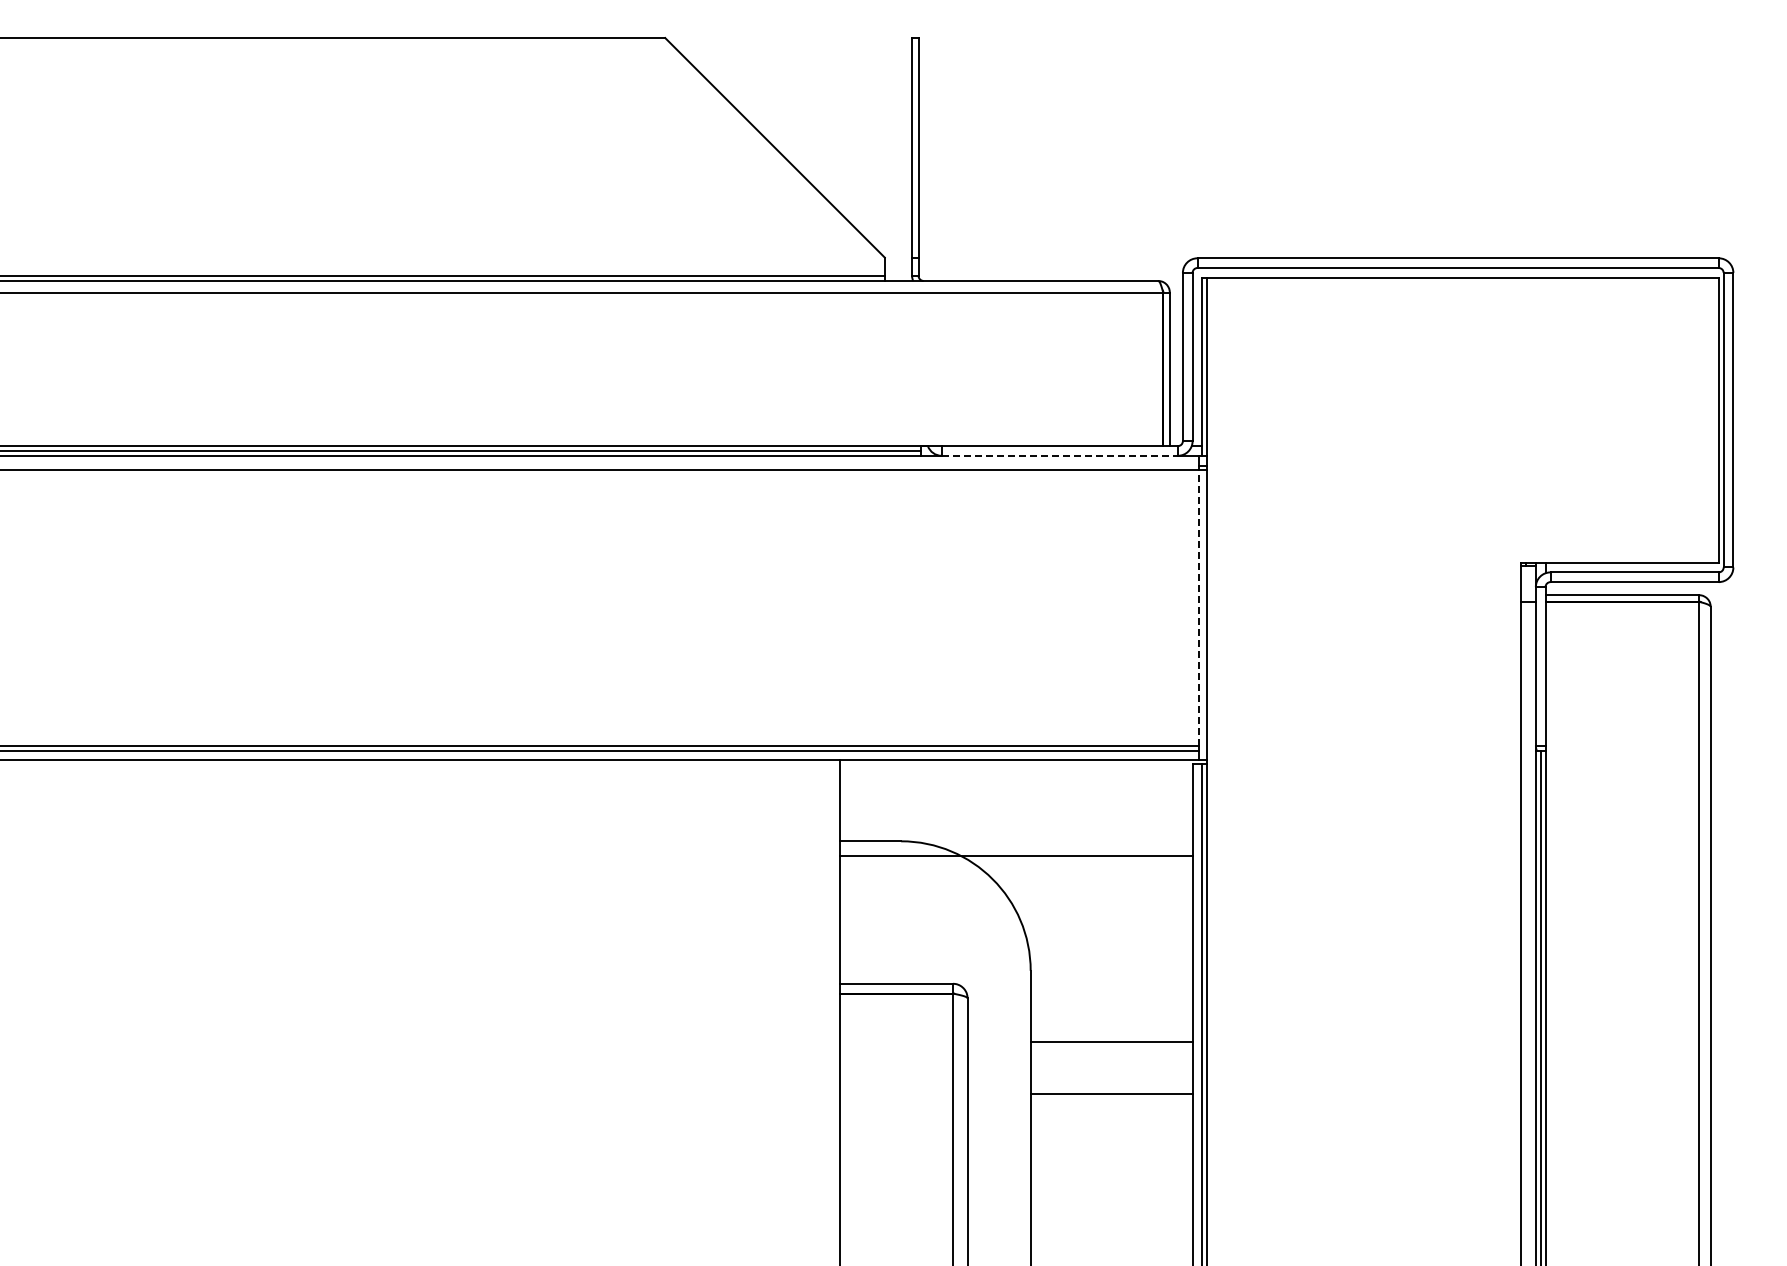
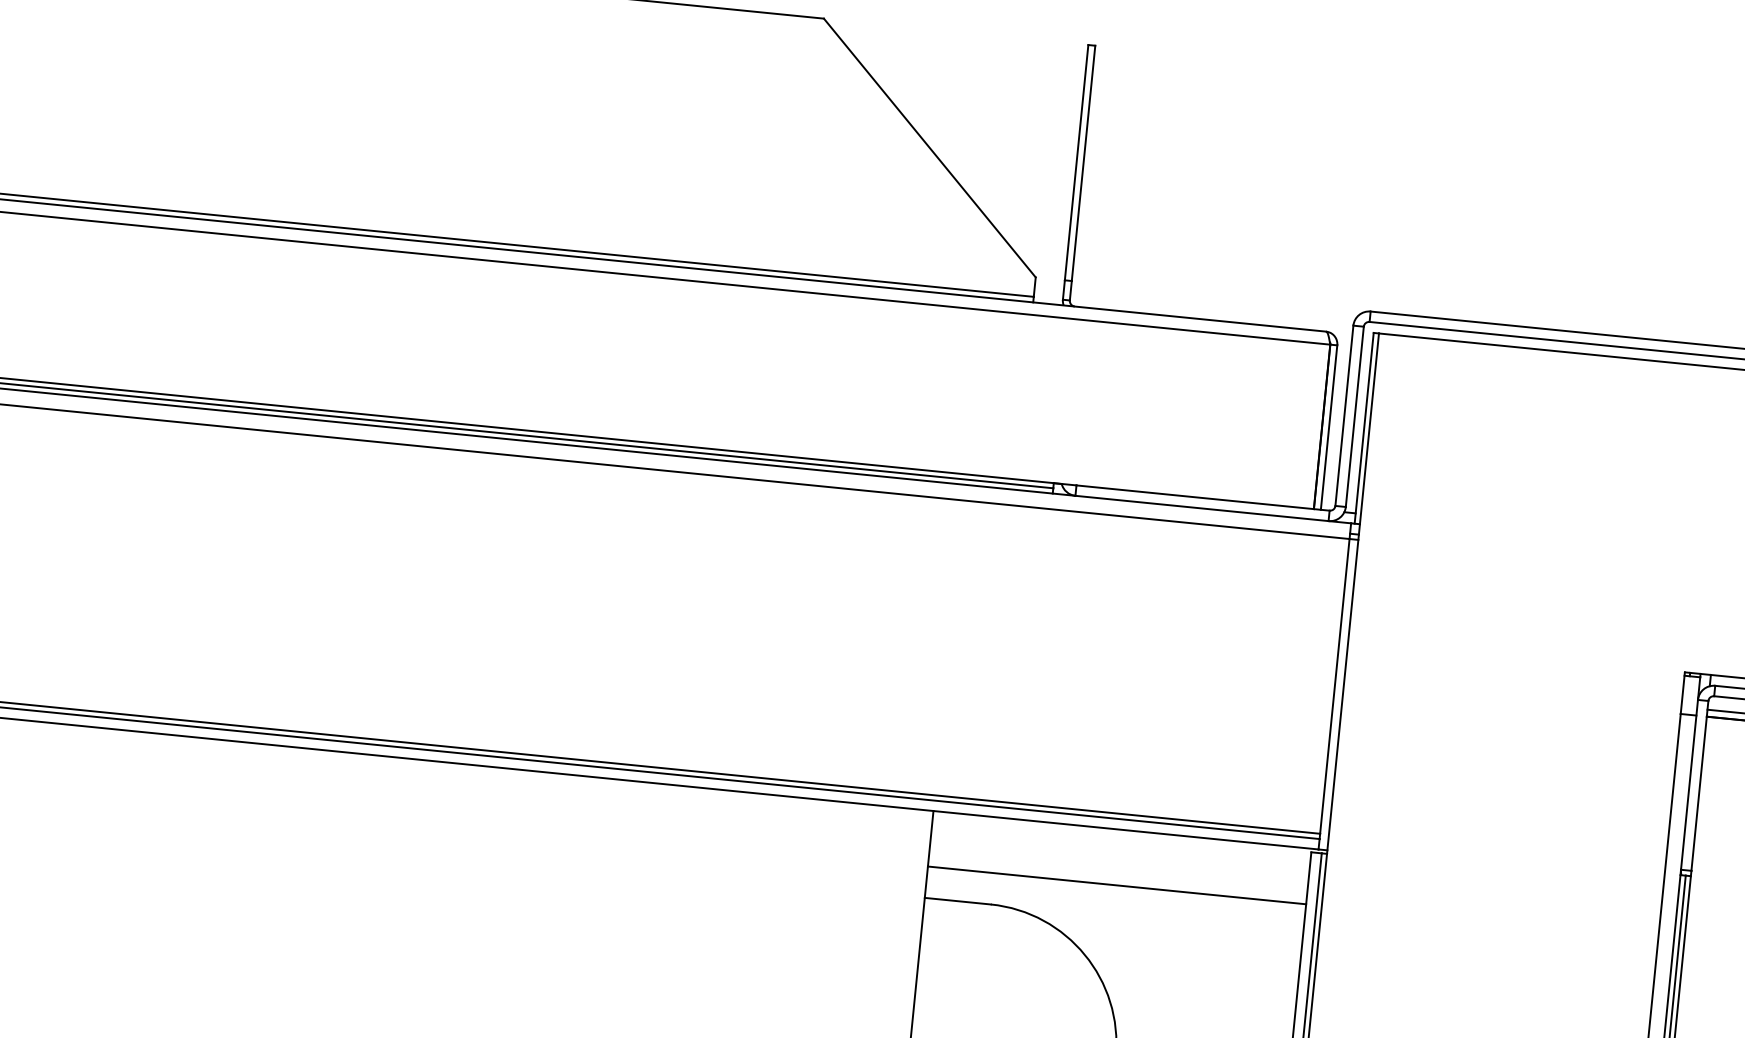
line: (1060, 455) -> (1202, 508), dashed -> solid
line: (1199, 608) -> (1335, 686), dashed -> solid
line: (1015, 856) -> (1116, 885), moved

